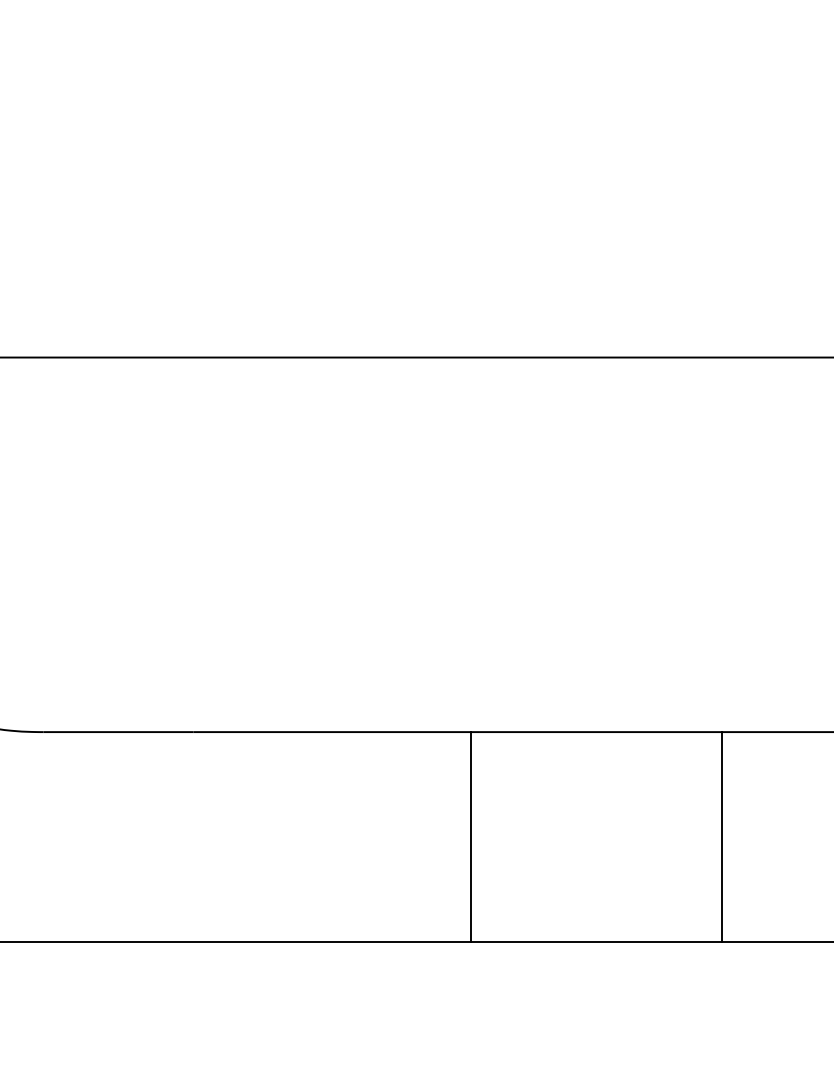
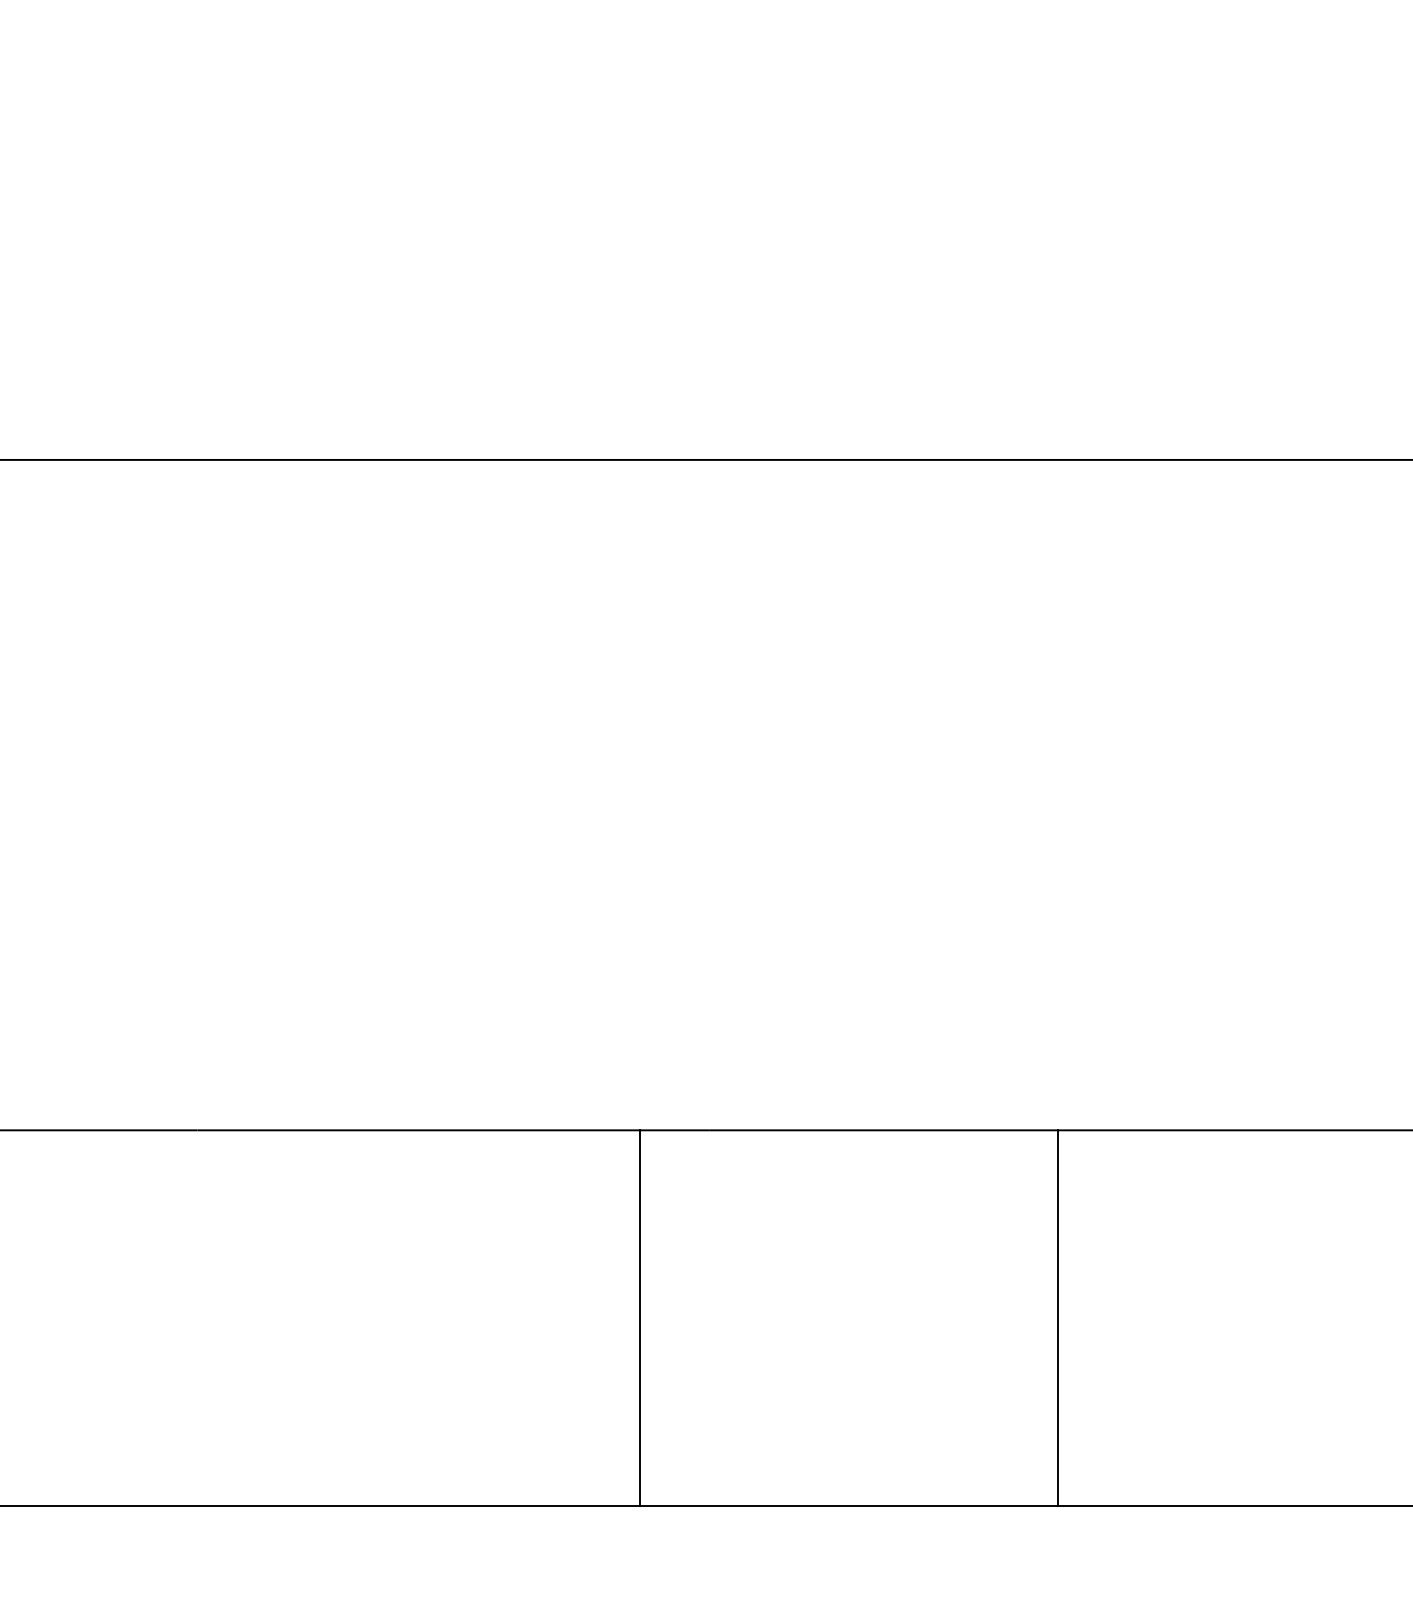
line: (470, 836) -> (639, 1317), moved
line: (721, 836) -> (1058, 1317), moved

